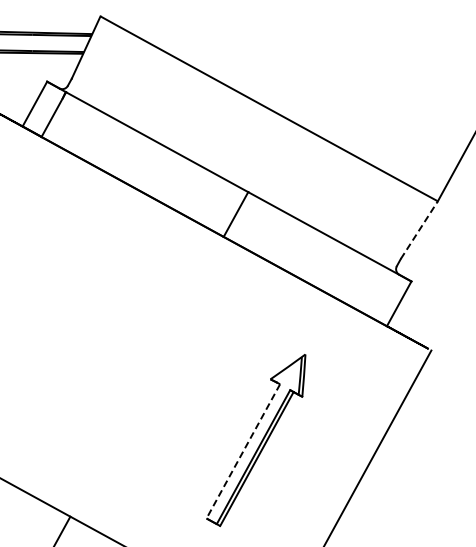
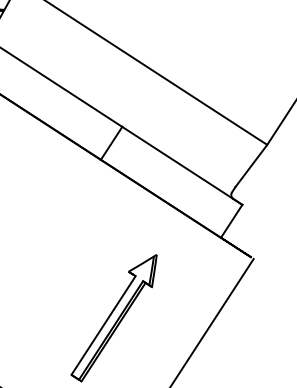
line: (419, 229) -> (251, 165), dashed -> solid
line: (243, 451) -> (103, 325), dashed -> solid

